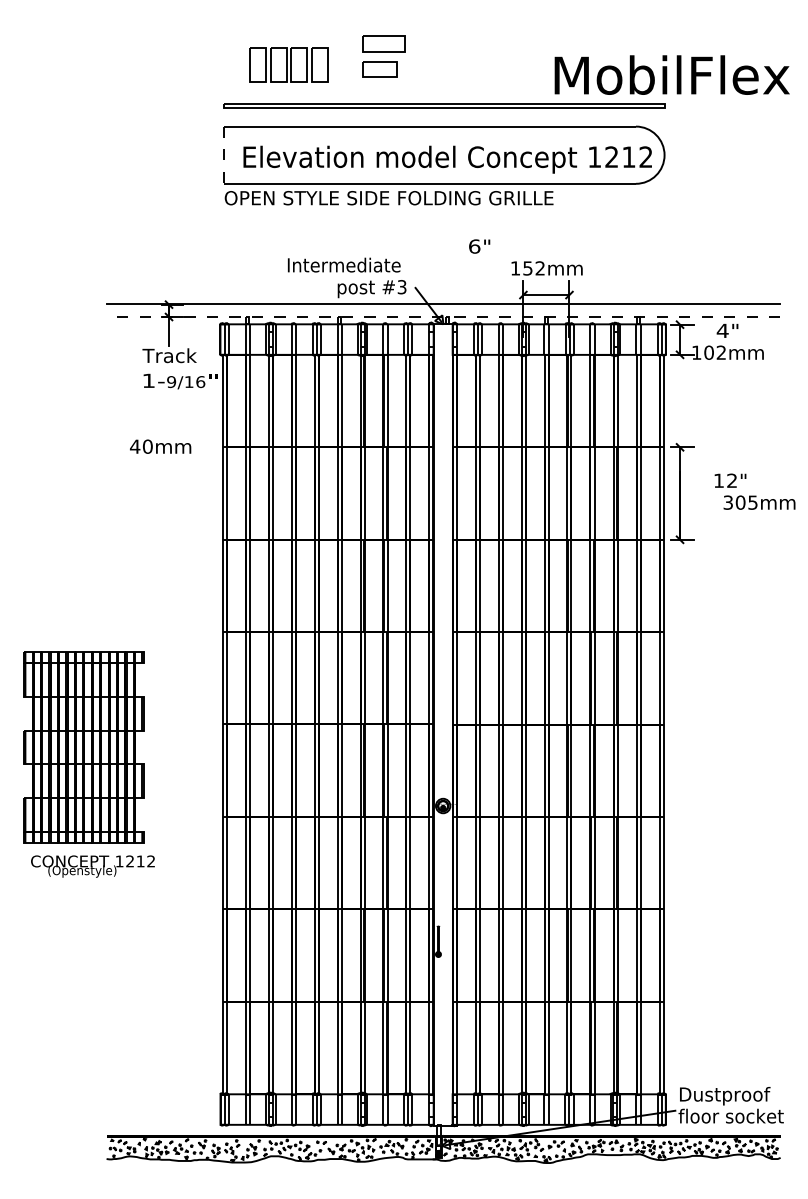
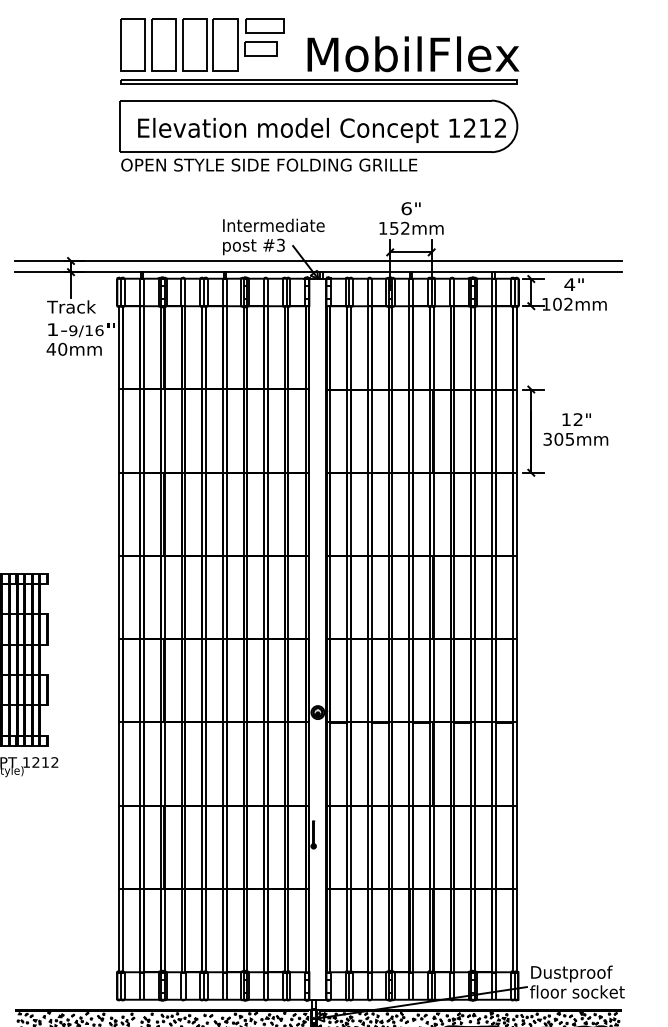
part: (288, 64) -> (178, 44), size x1.67
text: (671, 74) -> (412, 53), moved
line: (223, 155) -> (120, 126), dashed -> solid
text: (479, 246) -> (411, 208), moved
text: (344, 264) -> (274, 224), moved
line: (443, 316) -> (318, 271), dashed -> solid
text: (160, 446) -> (74, 349), moved
text: (759, 502) -> (575, 439), moved

